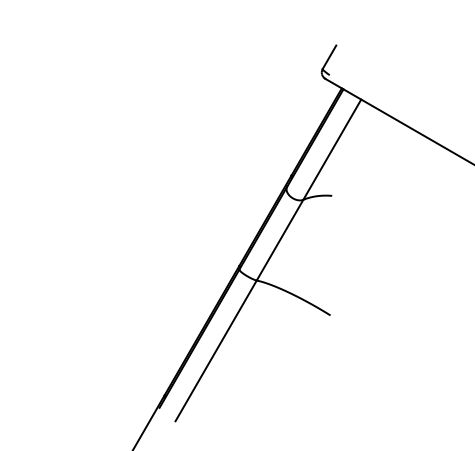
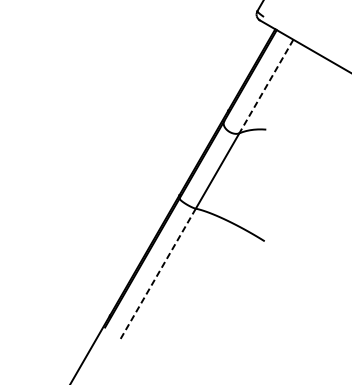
line: (332, 149) -> (266, 86), solid -> dashed
line: (215, 351) -> (157, 274), solid -> dashed

